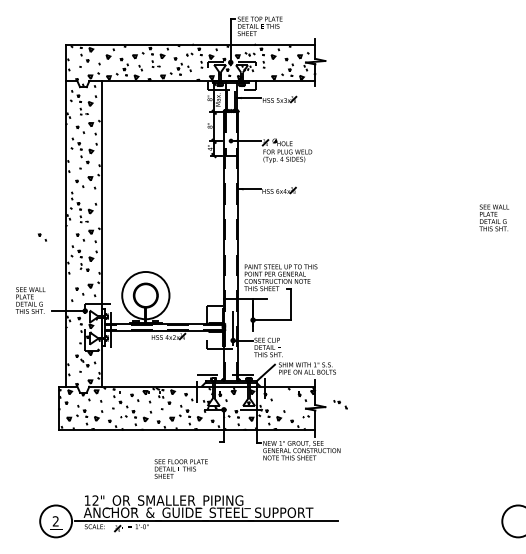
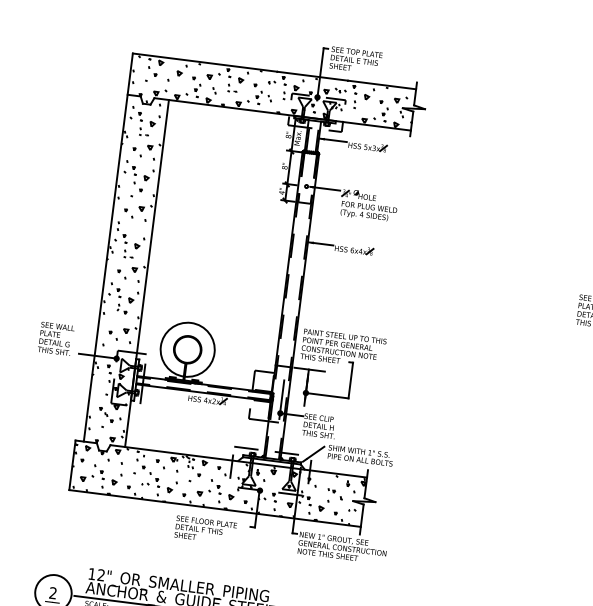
part: (42, 237) -> (78, 268), removed
part: (340, 404) -> (335, 493), moved
text: (180, 468) -> (204, 529), moved

